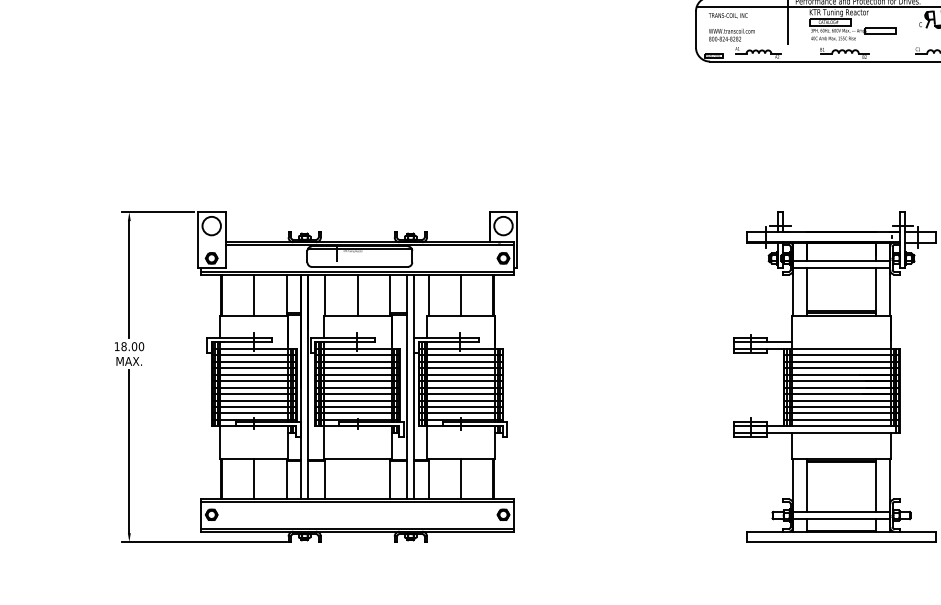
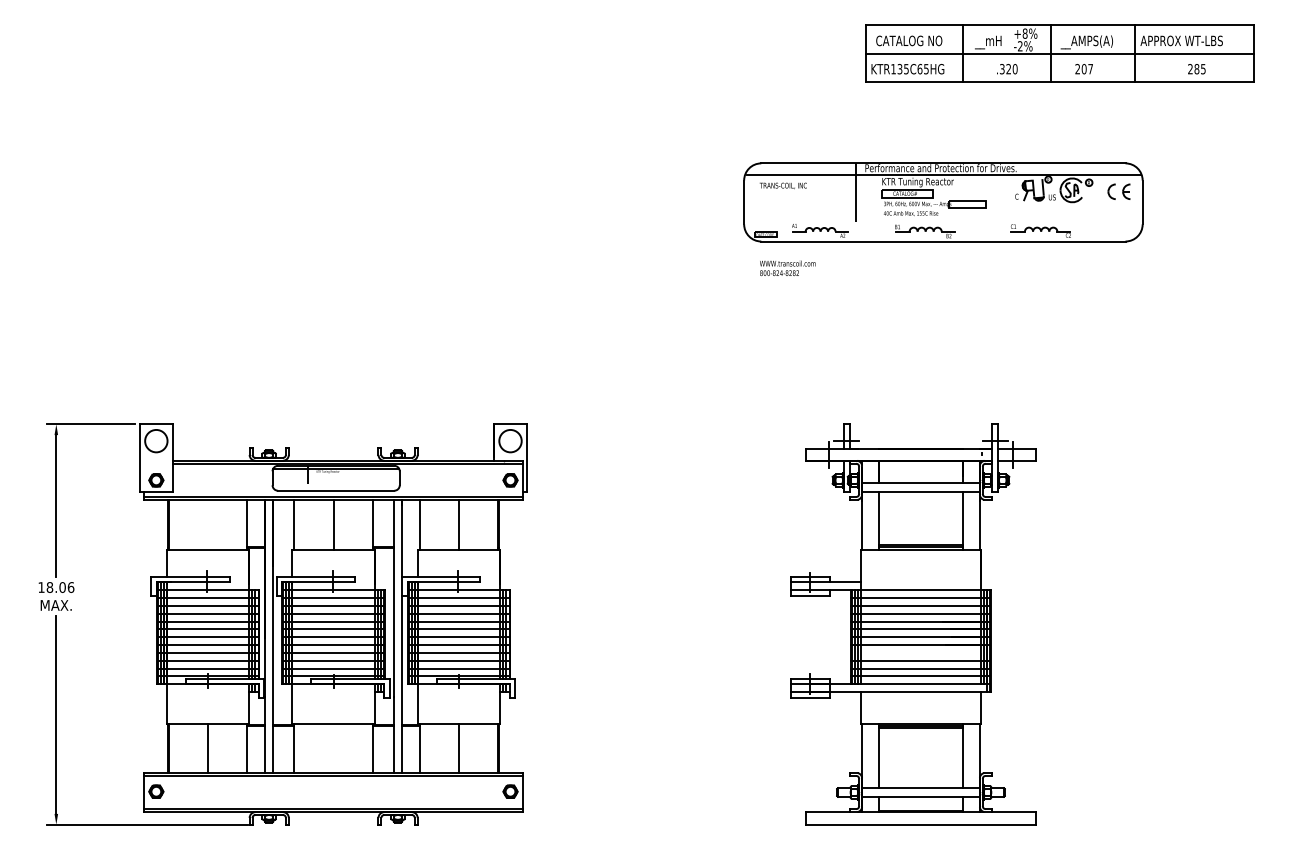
text: (731, 34) -> (787, 267), moved
line: (254, 294) -> (208, 524), removed
text: (141, 346) -> (71, 587), 18.00 -> 18.06
line: (841, 400) -> (920, 652), removed

